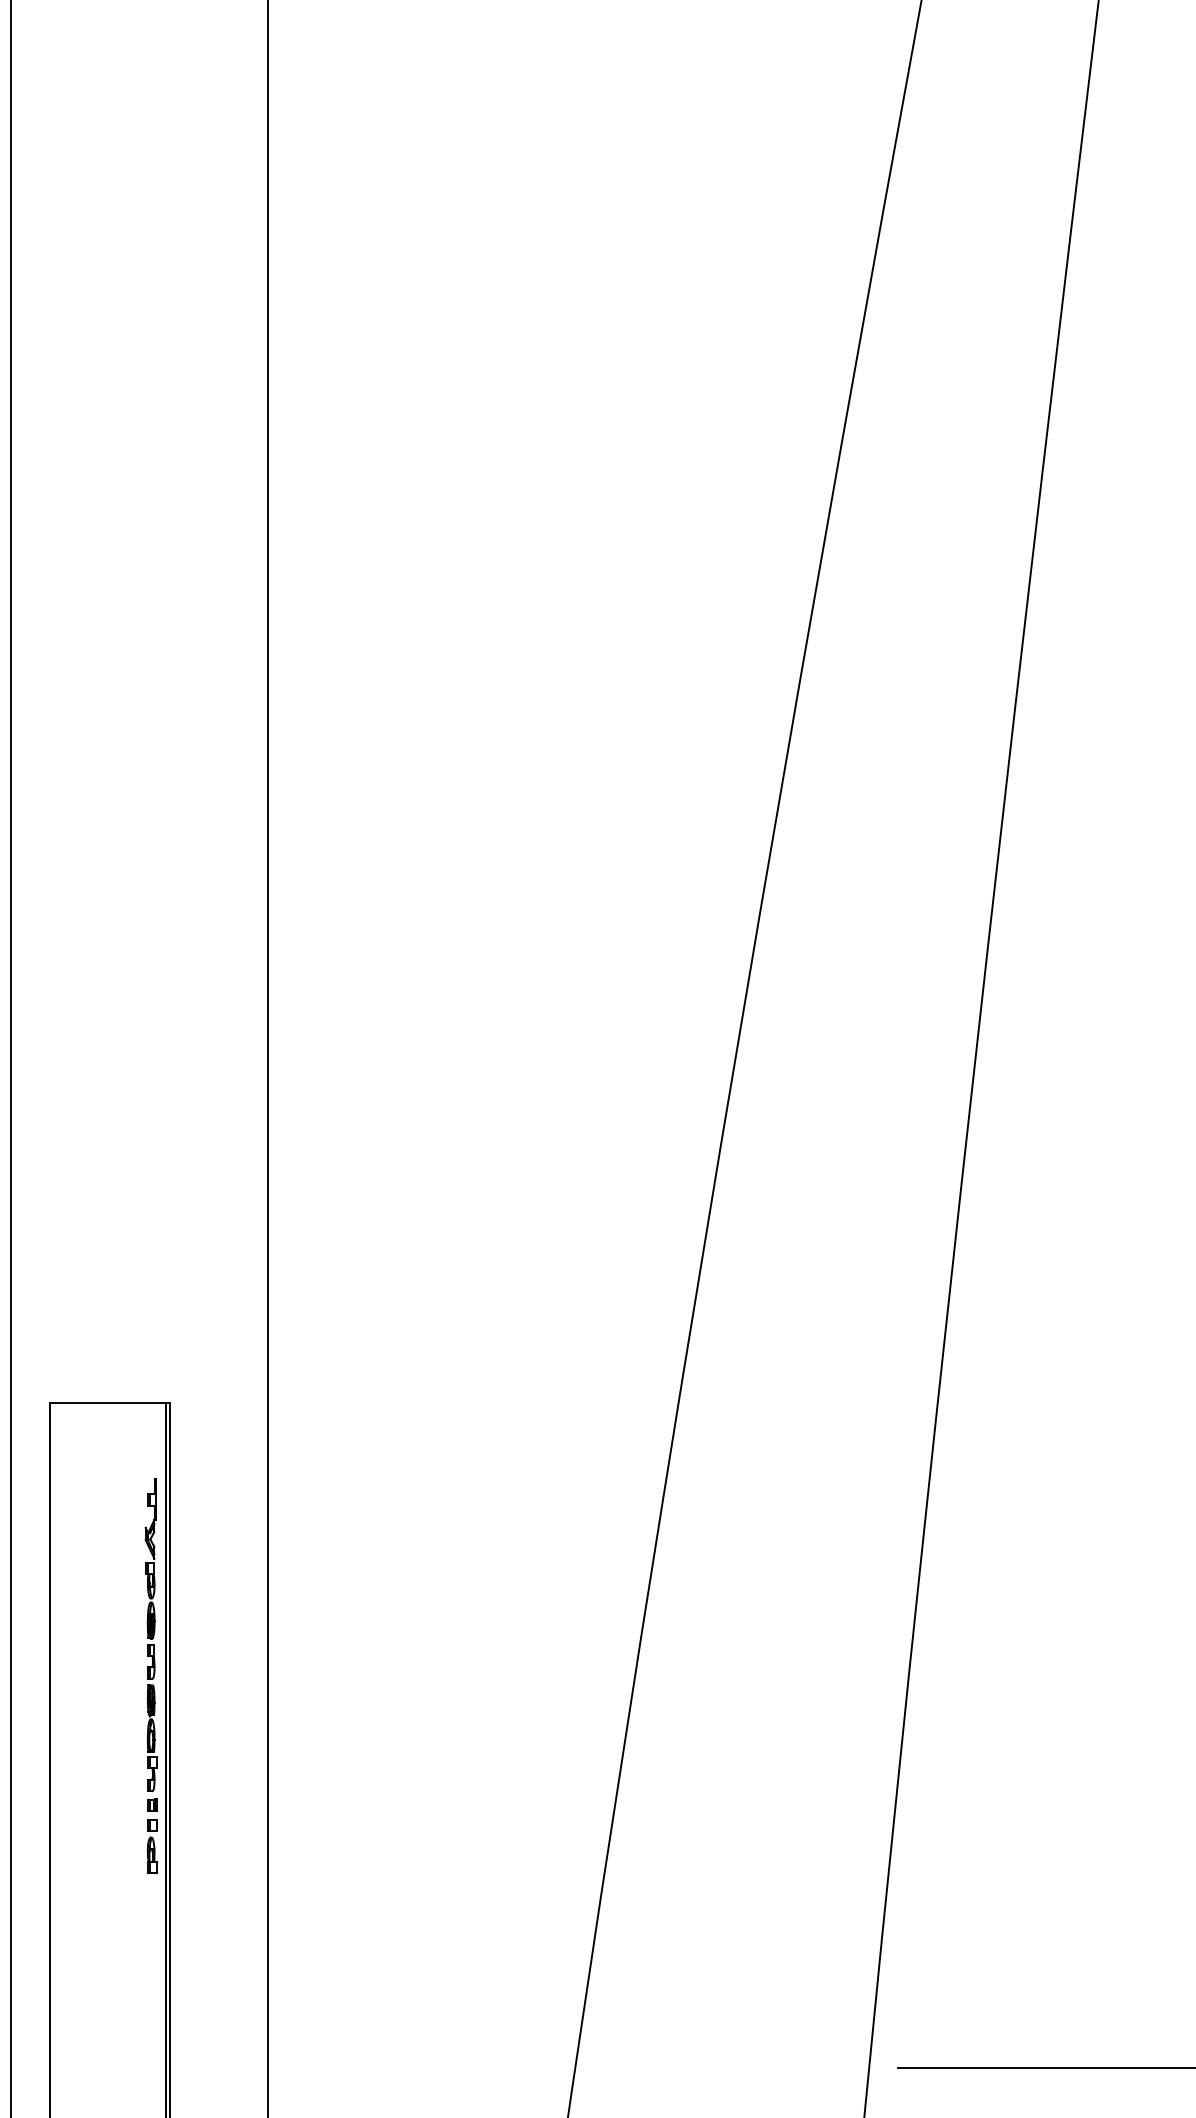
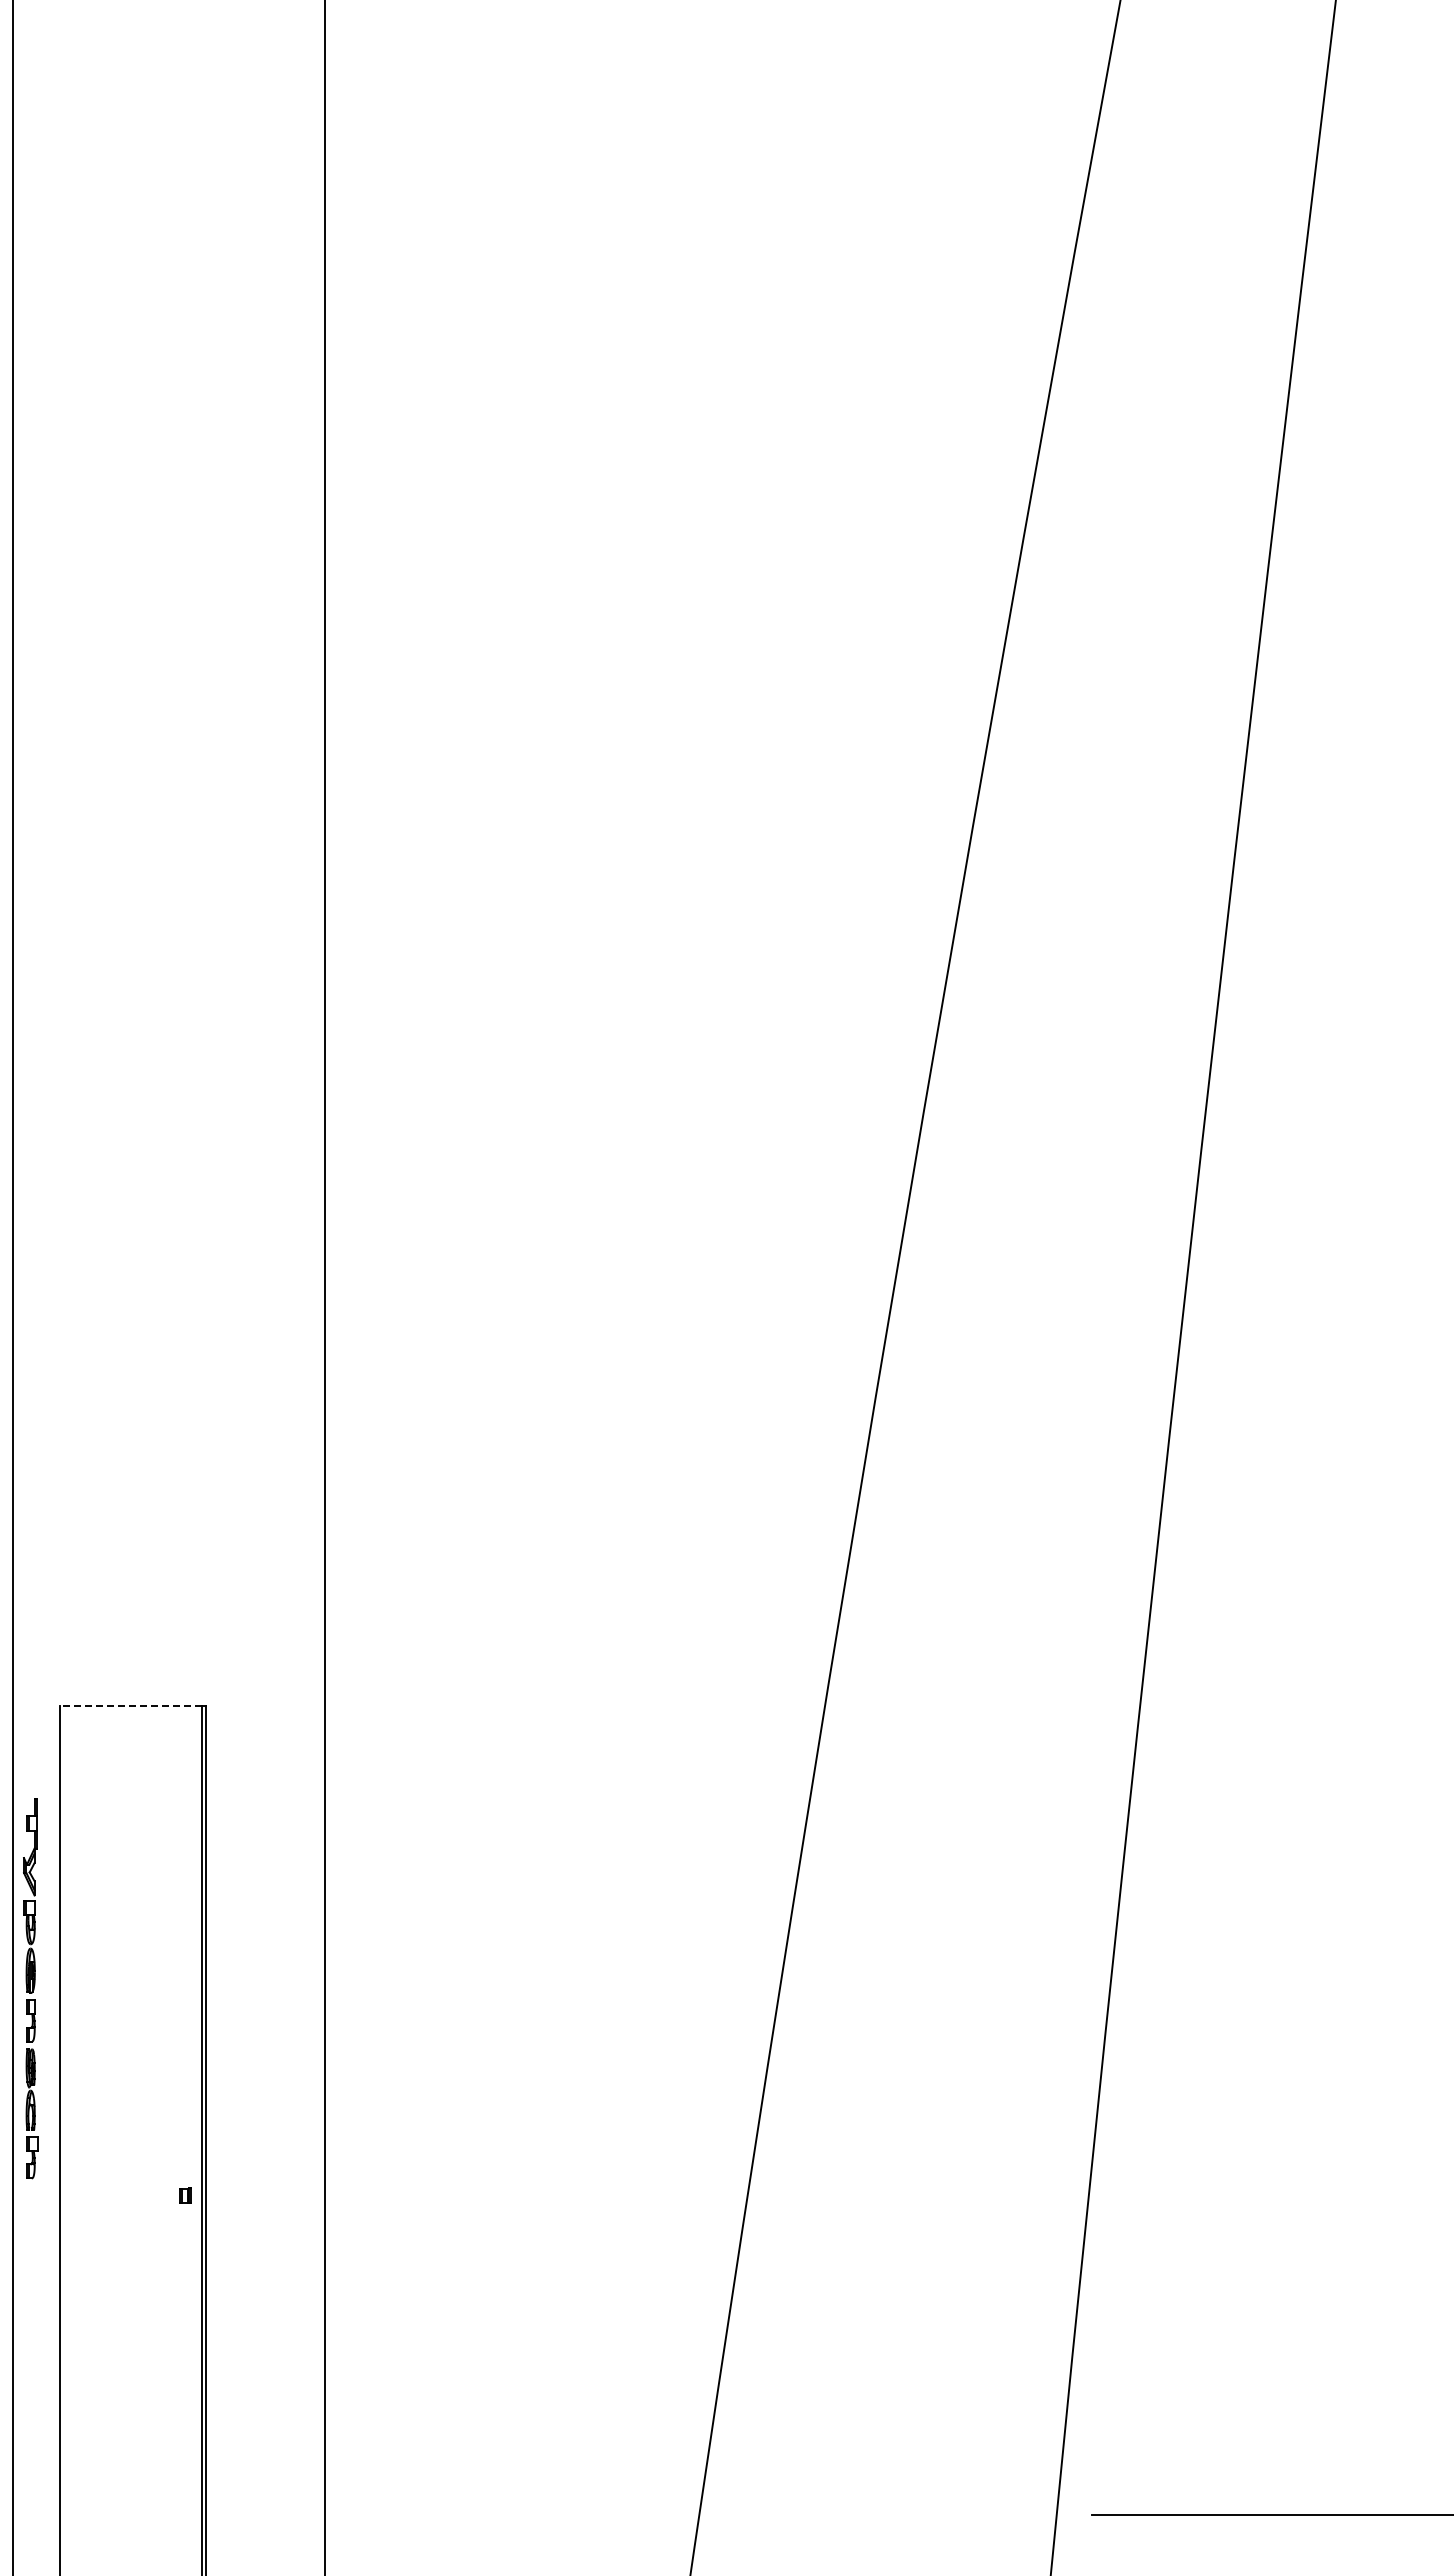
line: (107, 1403) -> (130, 1706), solid -> dashed
part: (151, 1635) -> (30, 1988), moved
part: (151, 1846) -> (184, 2245), removed

